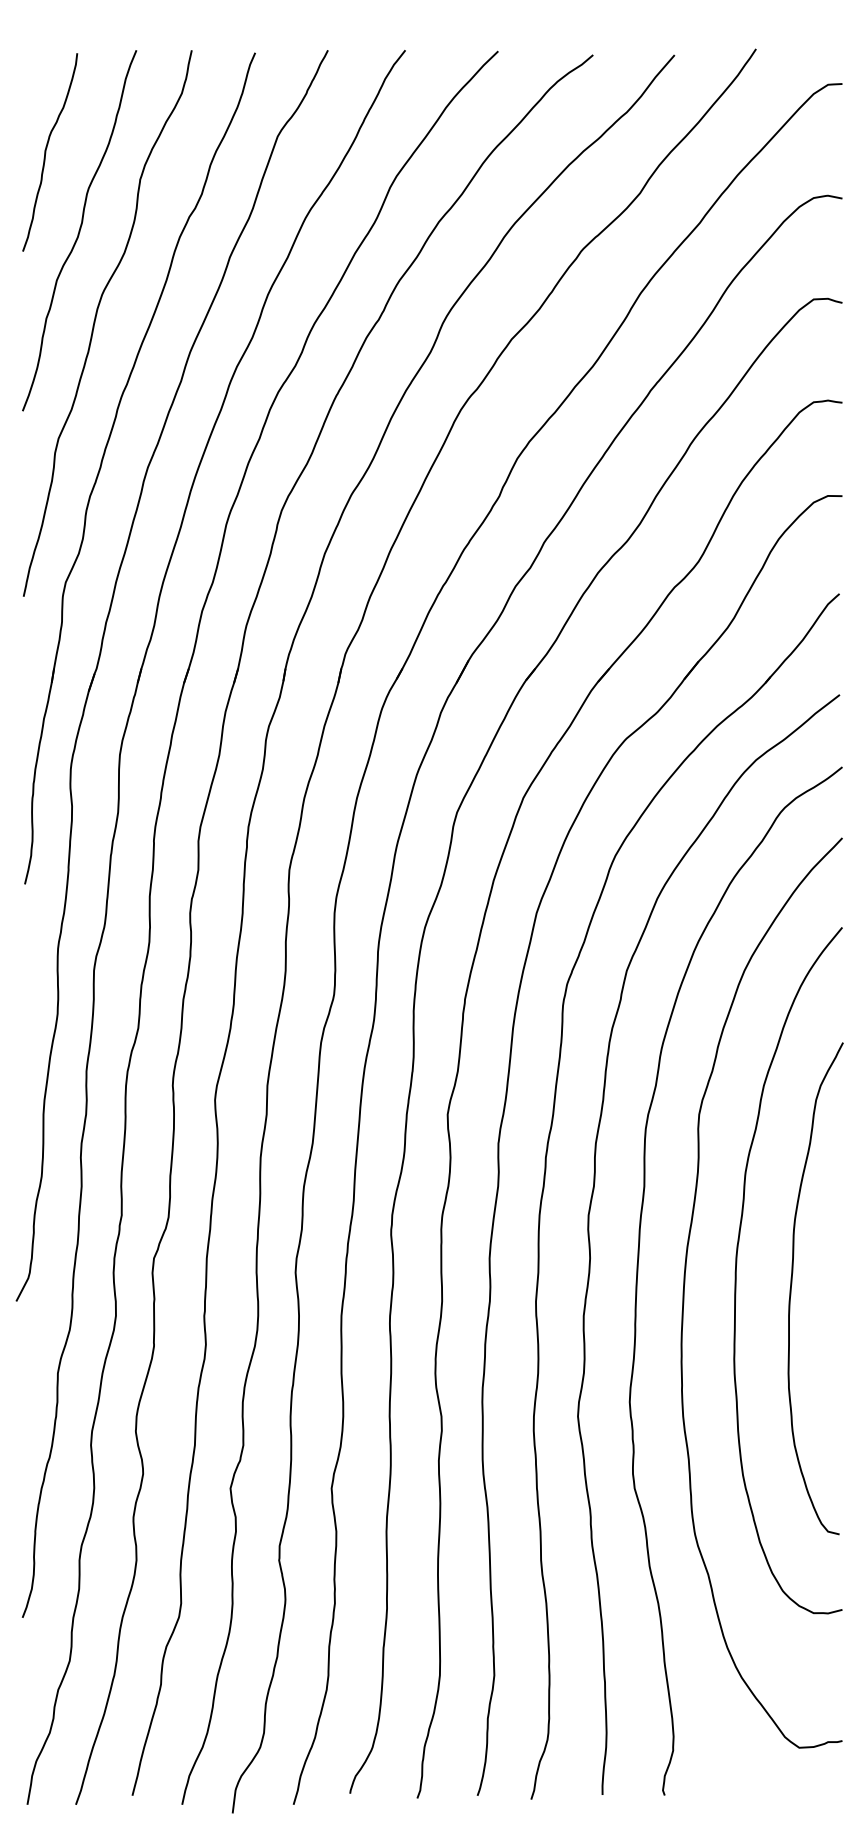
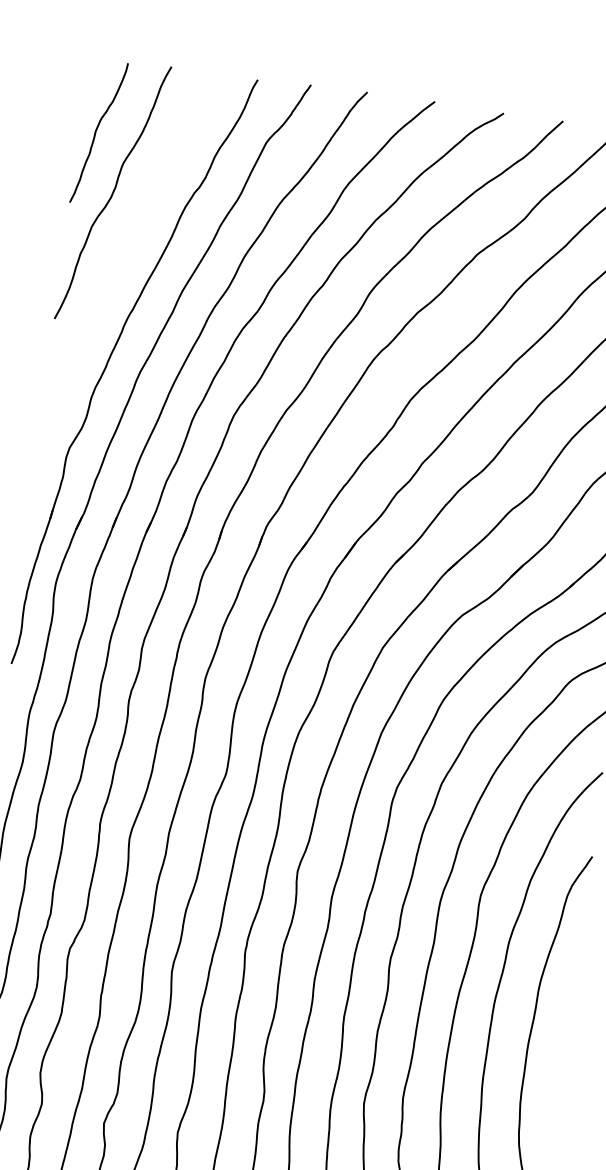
curve: (95, 323) -> (115, 261), removed

